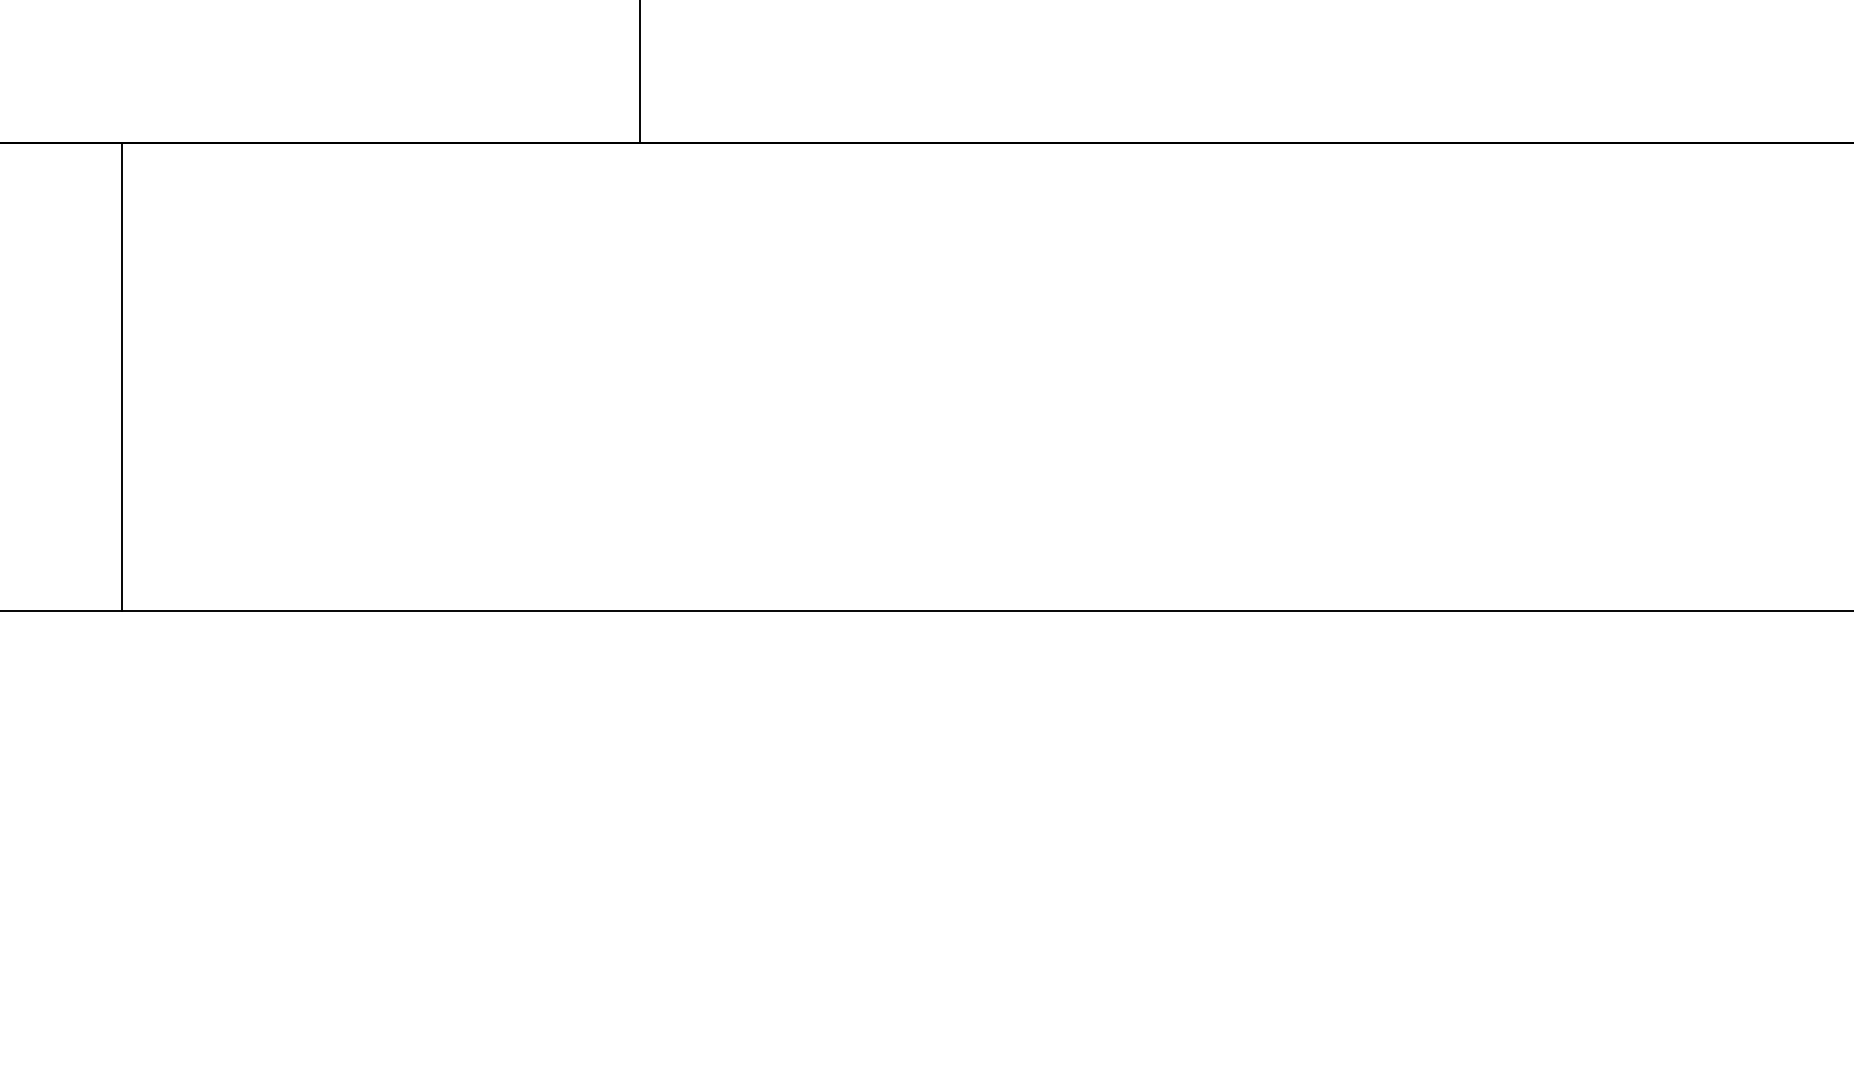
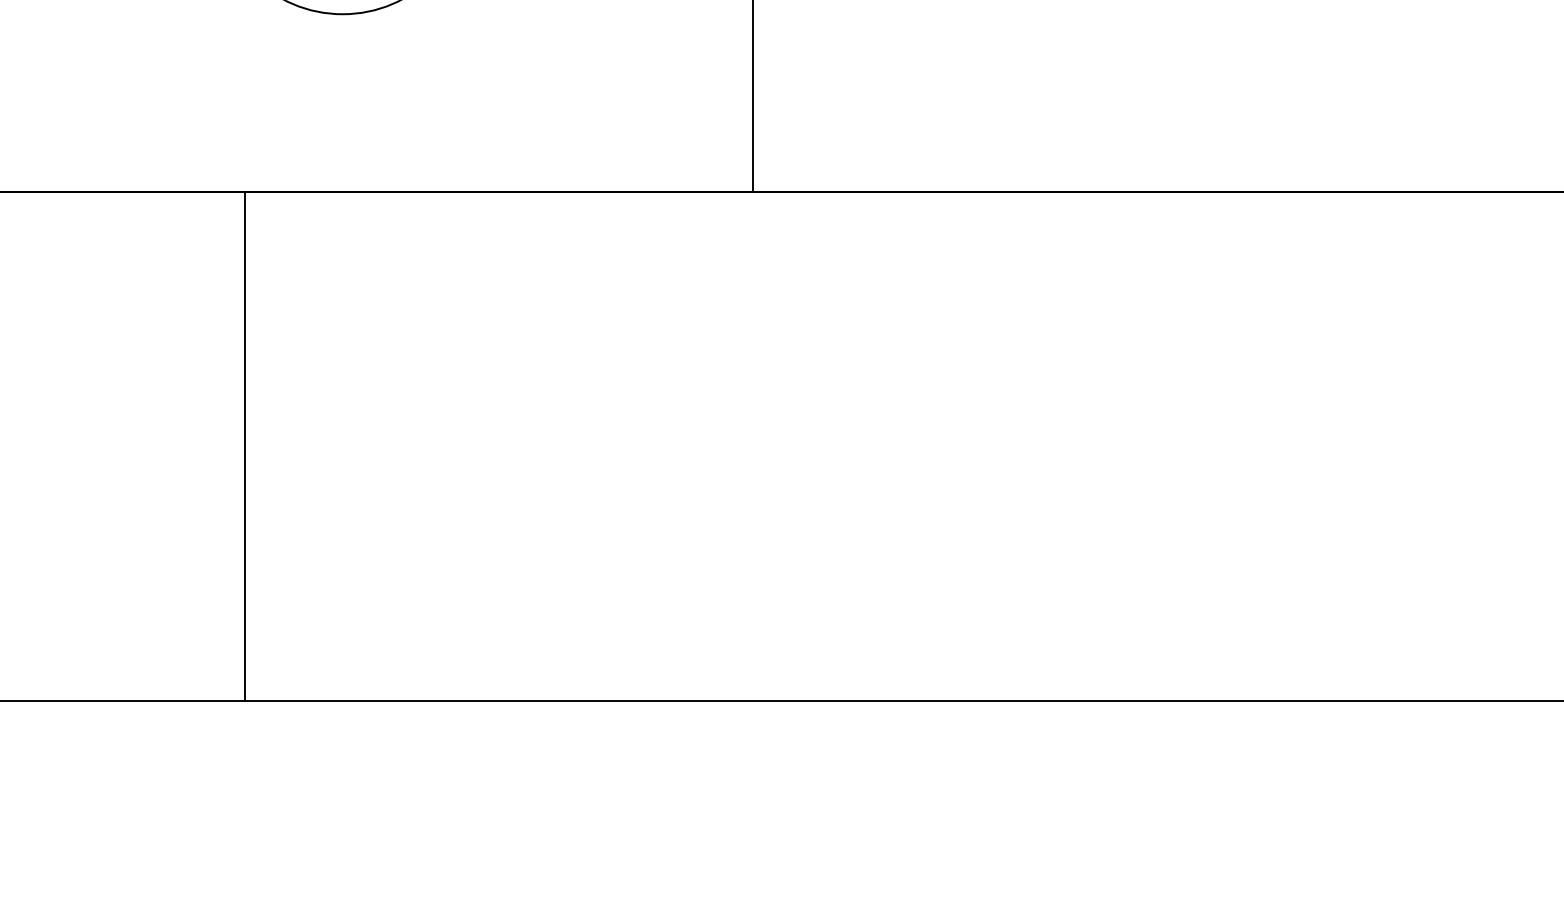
line: (122, 376) -> (245, 446), moved

